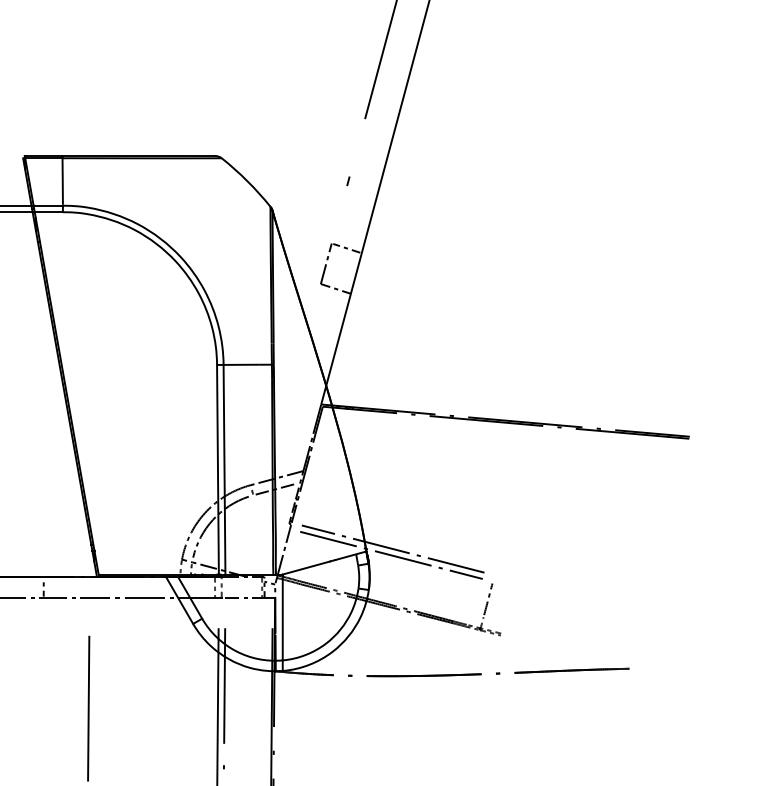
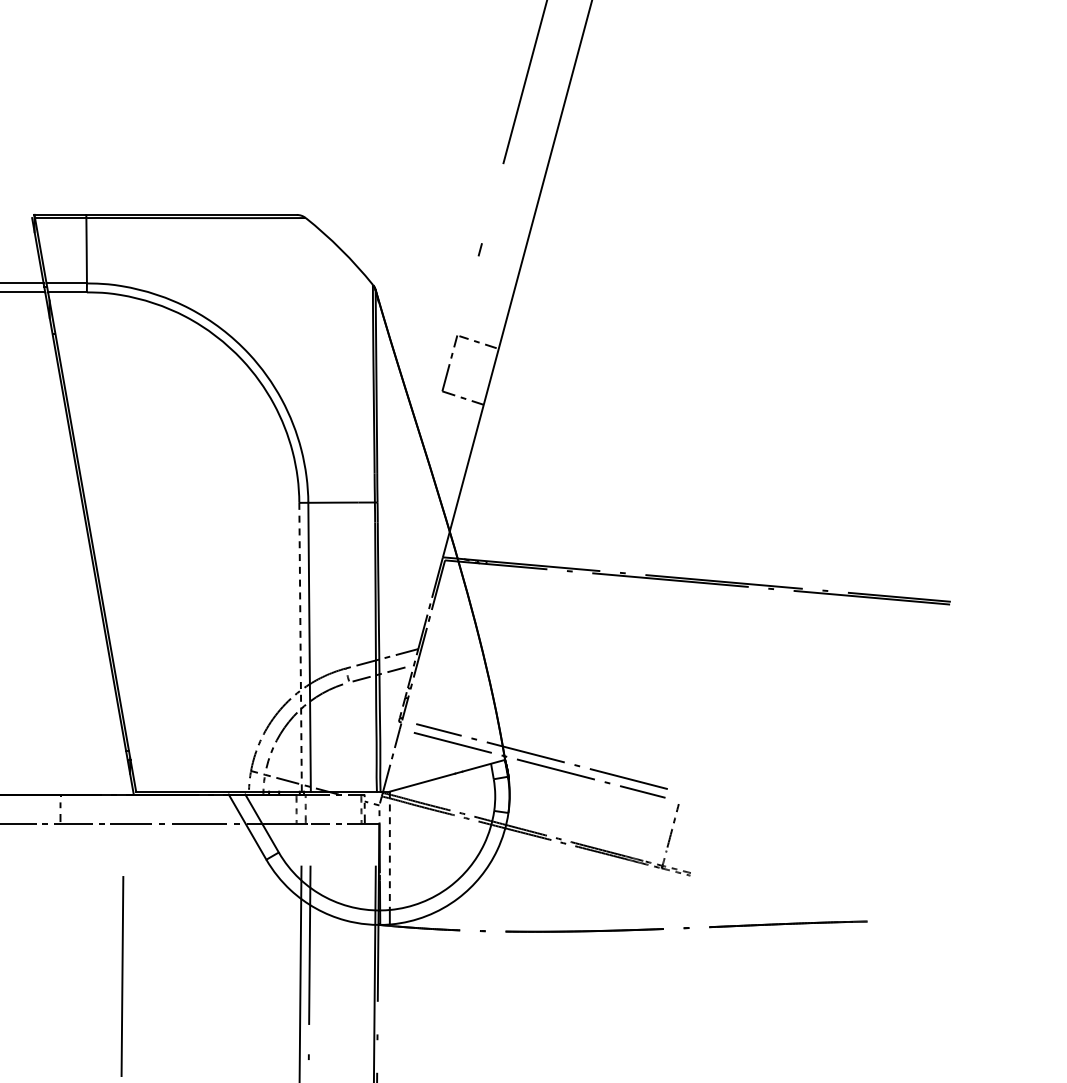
line: (217, 469) -> (300, 647), solid -> dashed
line: (282, 617) -> (389, 851), solid -> dashed

